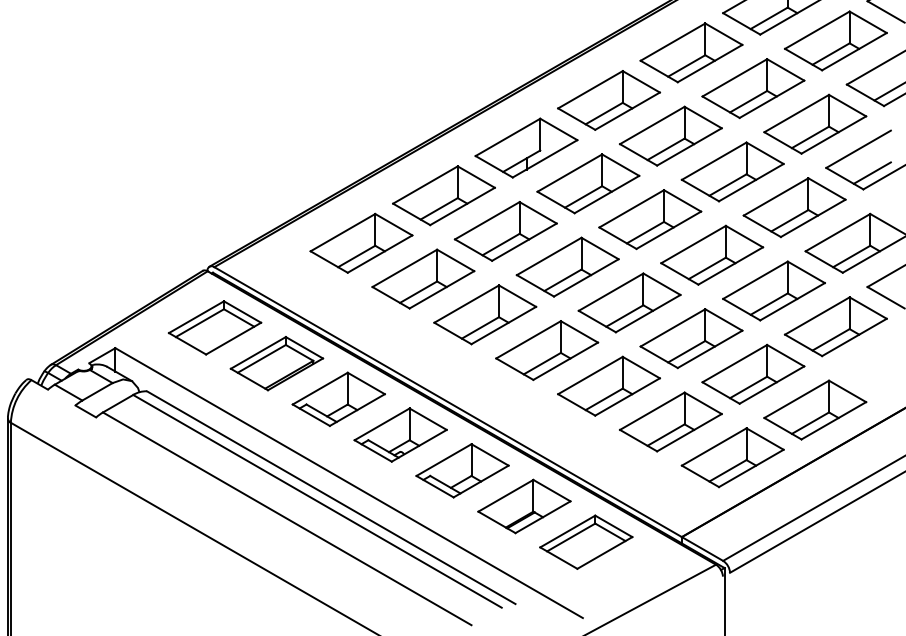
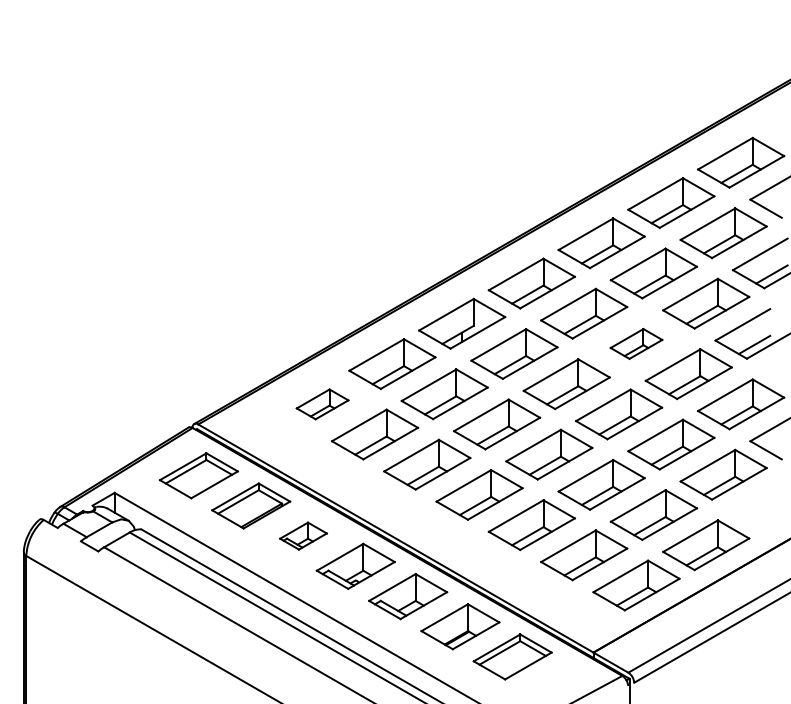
part: (732, 171) -> (636, 343), size x0.6
part: (361, 243) -> (322, 404), size x0.6
part: (338, 398) -> (303, 535), size x0.6

